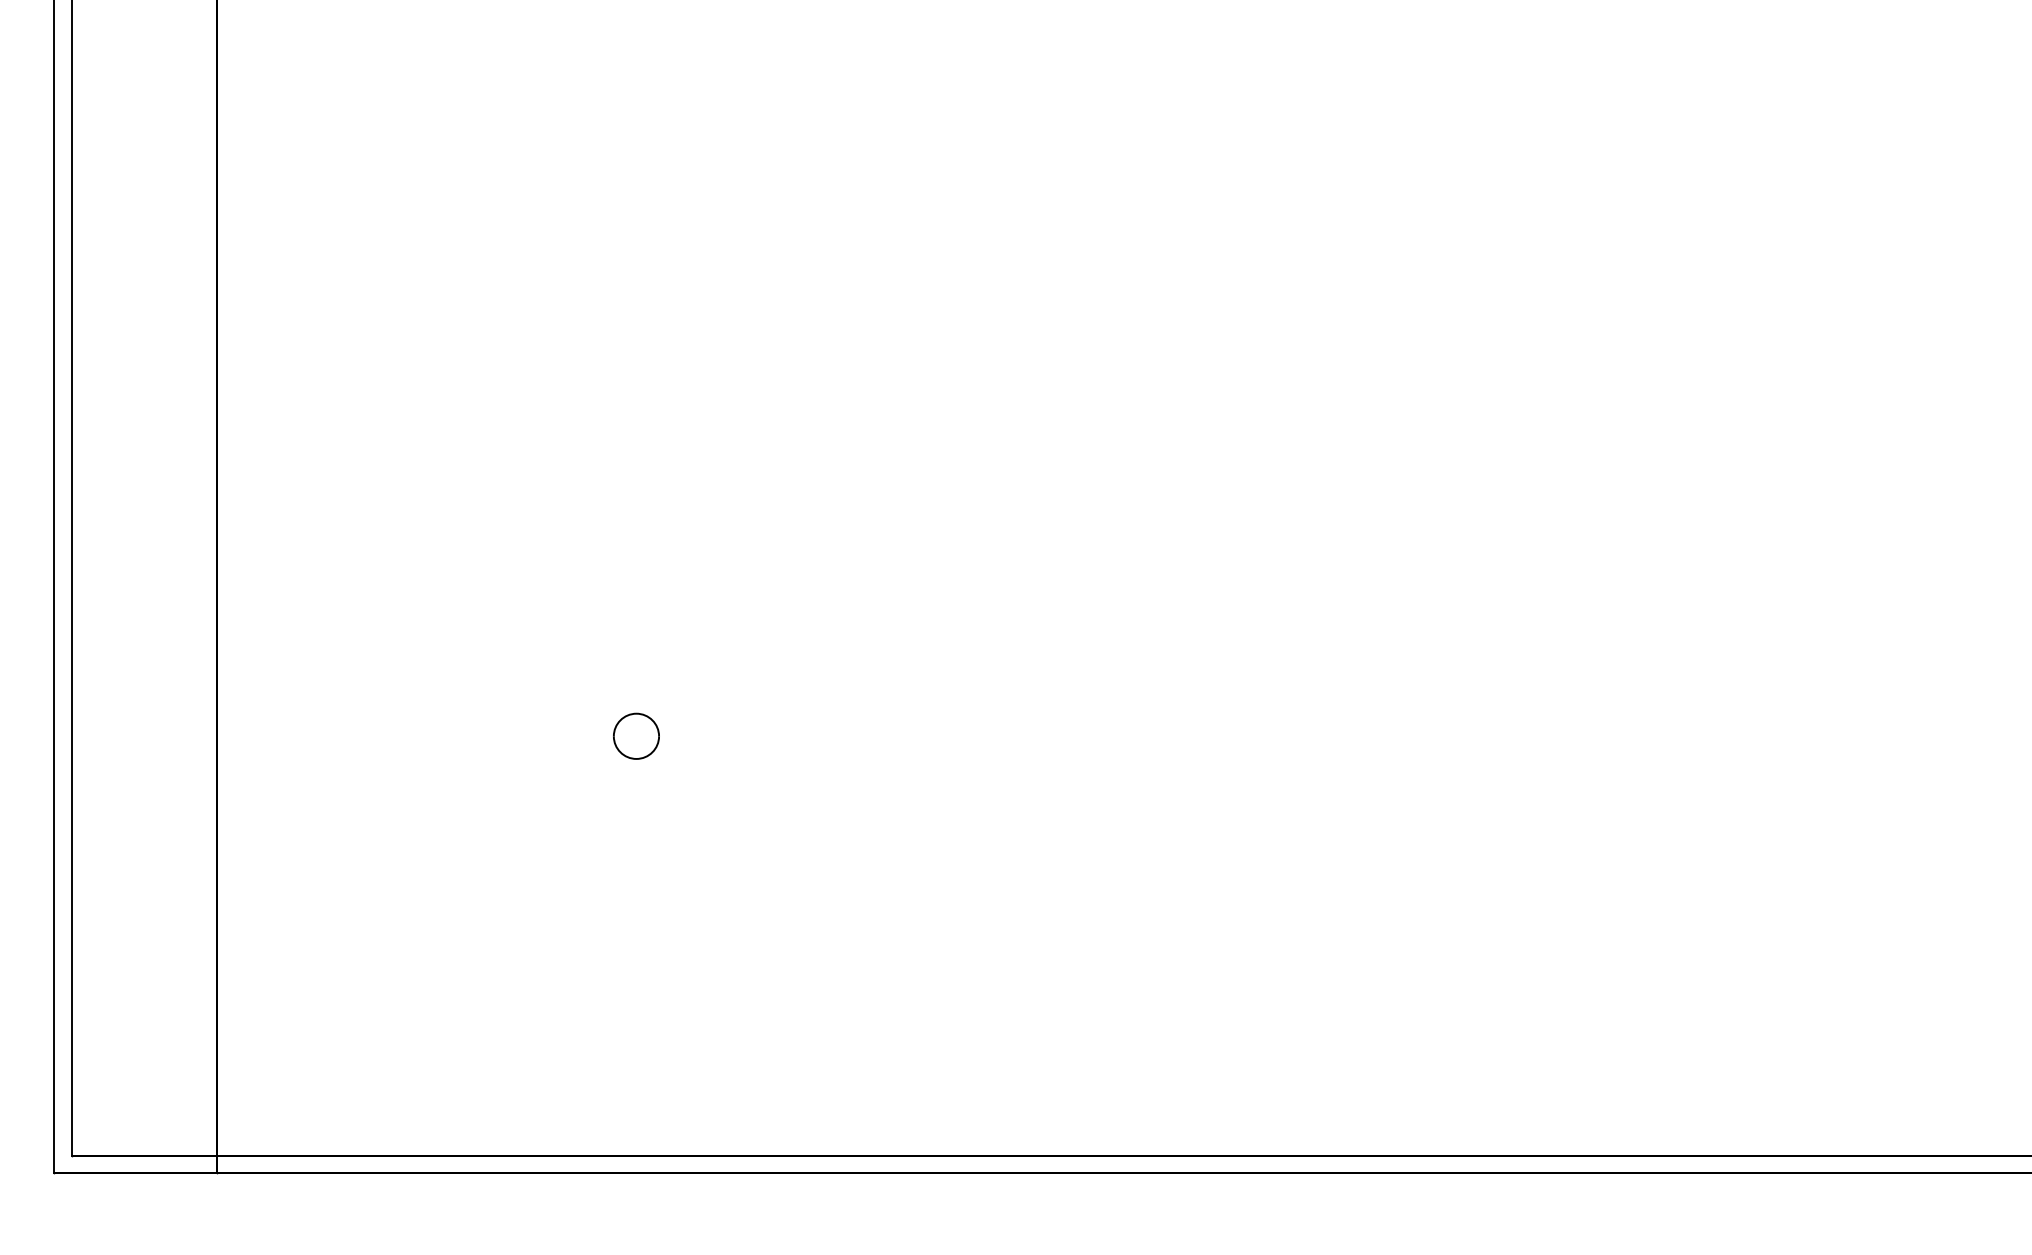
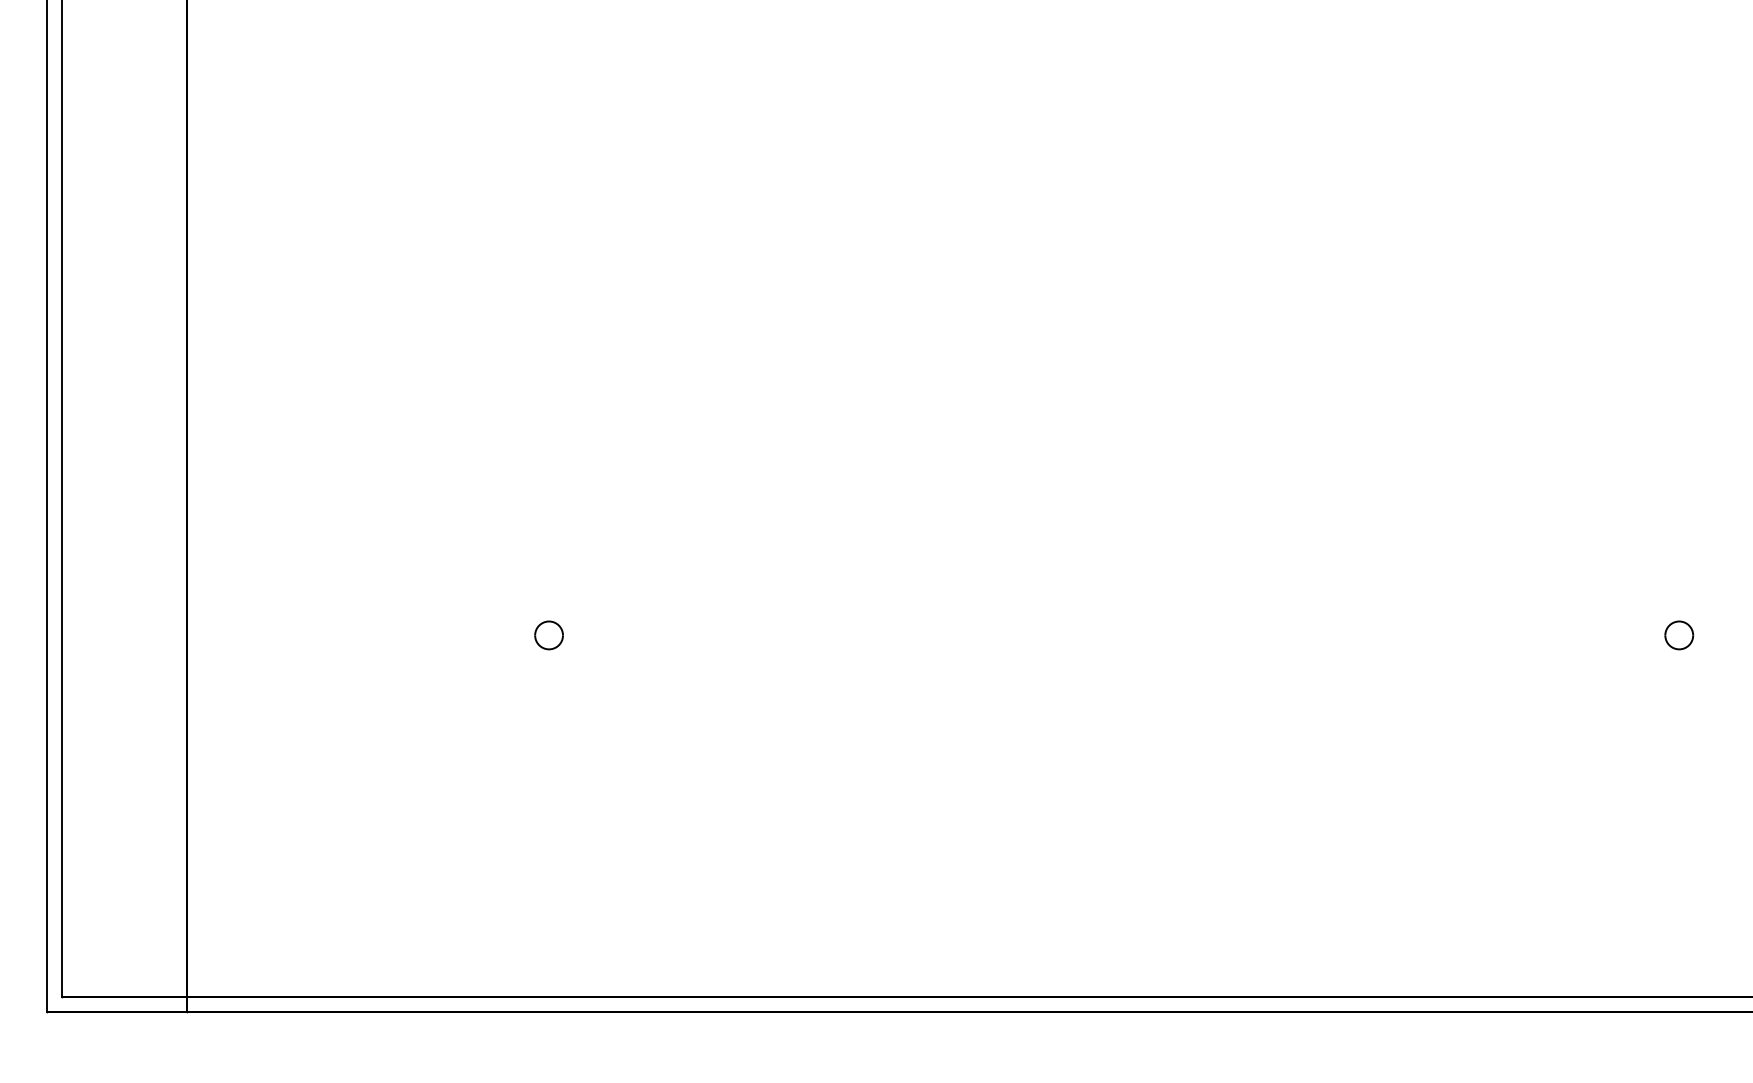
part: (636, 736) -> (549, 635), size x0.71
part: (1946, 736) -> (1679, 635), added

